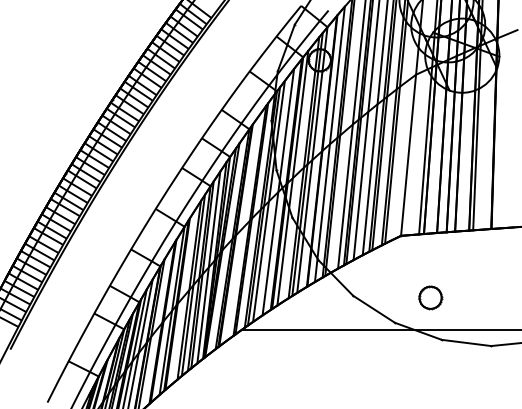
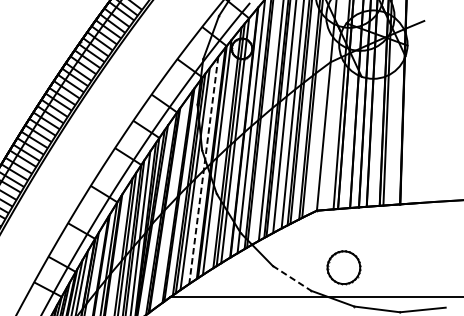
line: (278, 192) -> (203, 170), solid -> dashed
part: (430, 297) -> (344, 267), size x1.6
line: (374, 309) -> (292, 278), solid -> dashed

